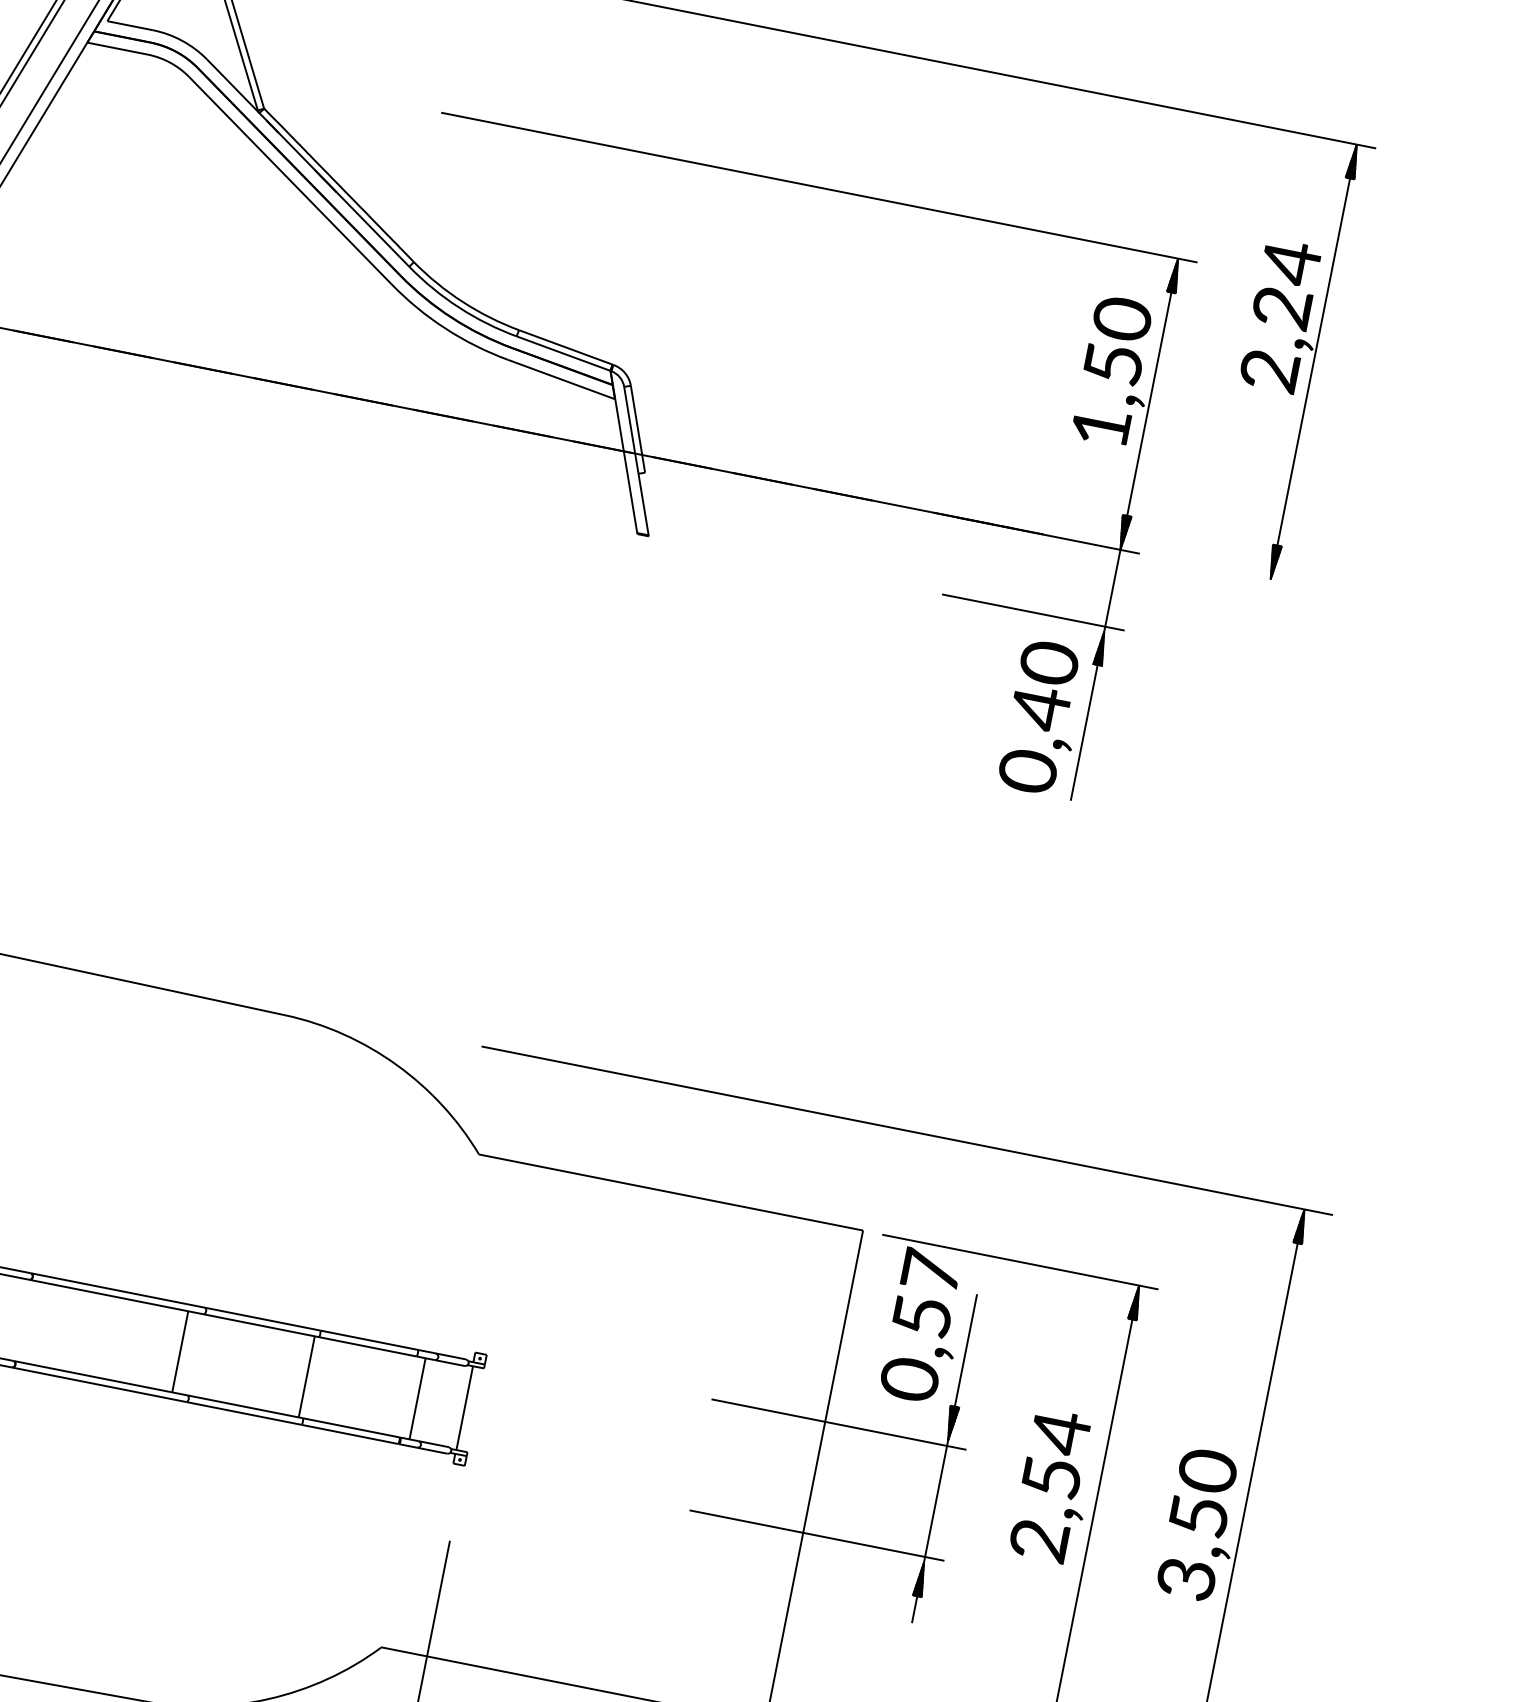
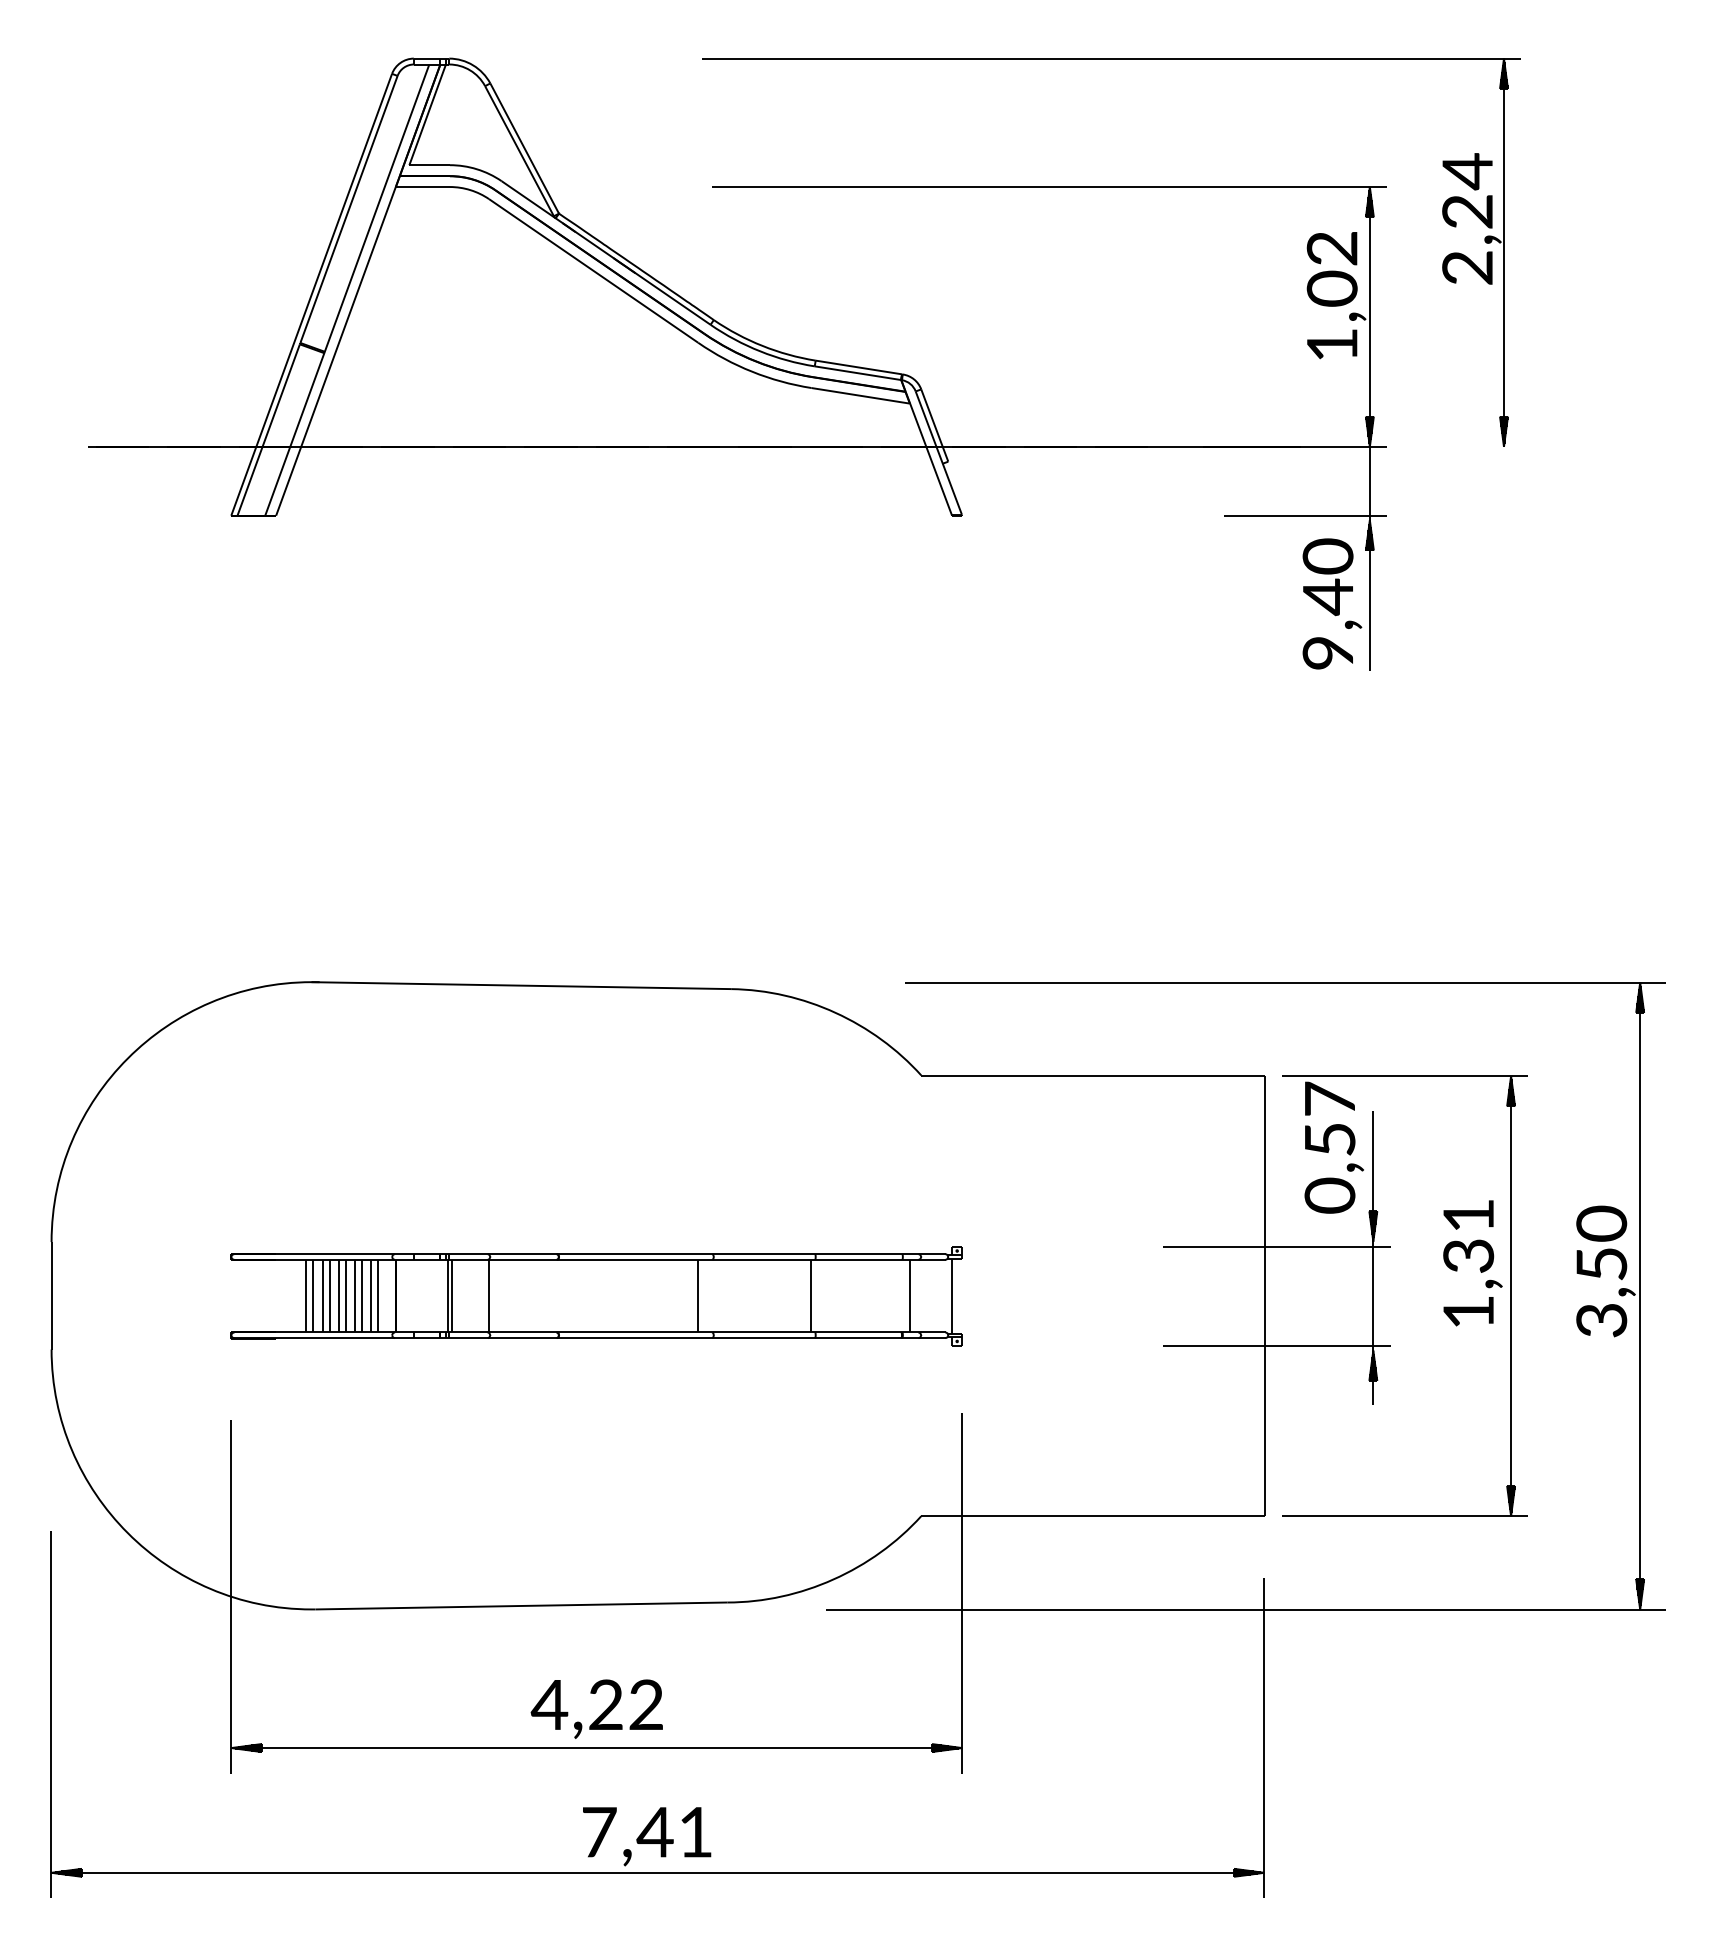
text: (1117, 341) -> (1331, 268), 1,50 -> 1,02
text: (1028, 771) -> (1328, 653), 0,40 -> 9,40
text: (1049, 1486) -> (1468, 1263), 2,54 -> 1,31

